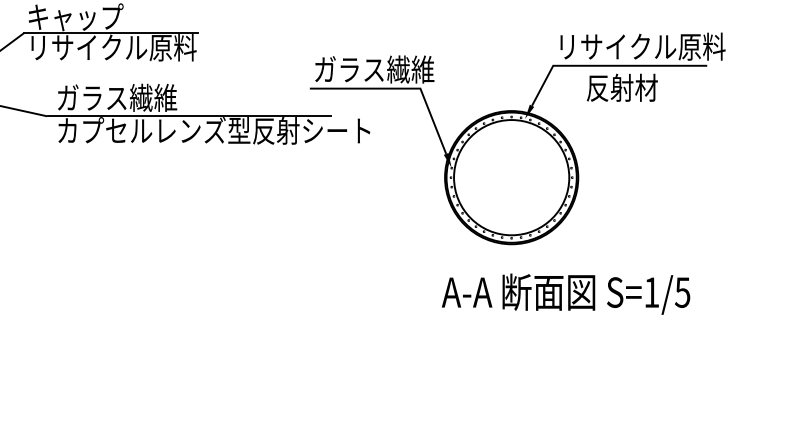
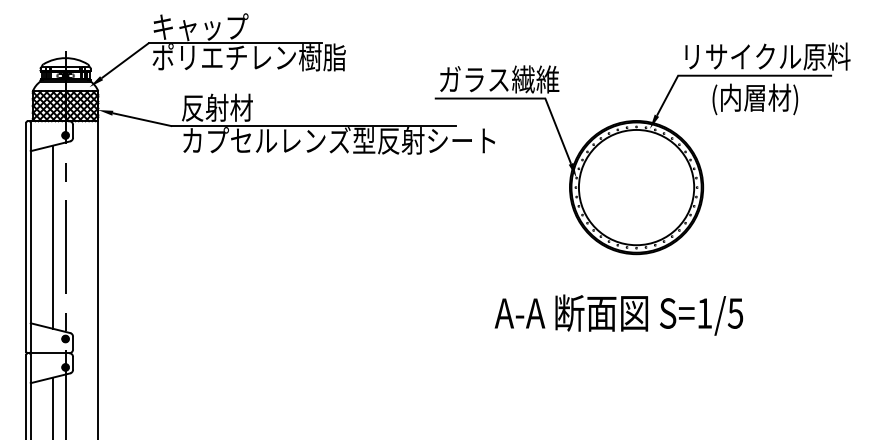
text: (123, 47) -> (248, 57), リサイクル原料 -> ポリエチレン樹脂
text: (629, 89) -> (754, 99), 反射材 -> (内層材)
text: (117, 97) -> (242, 107), ガラス繊維 -> 反射材
text: (565, 293) -> (618, 314), moved

